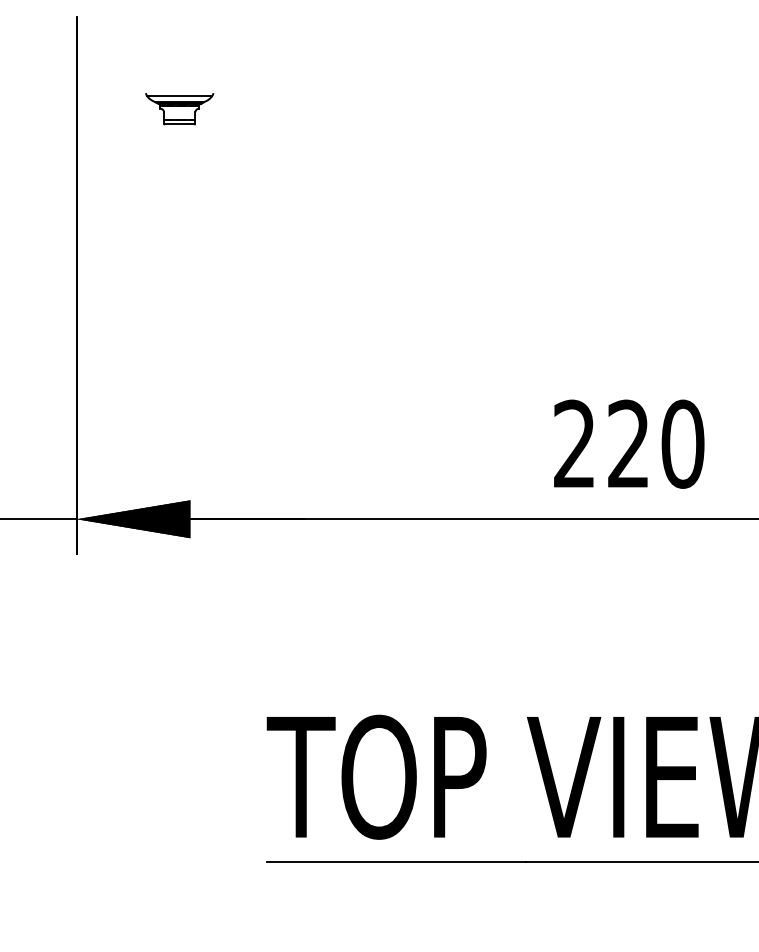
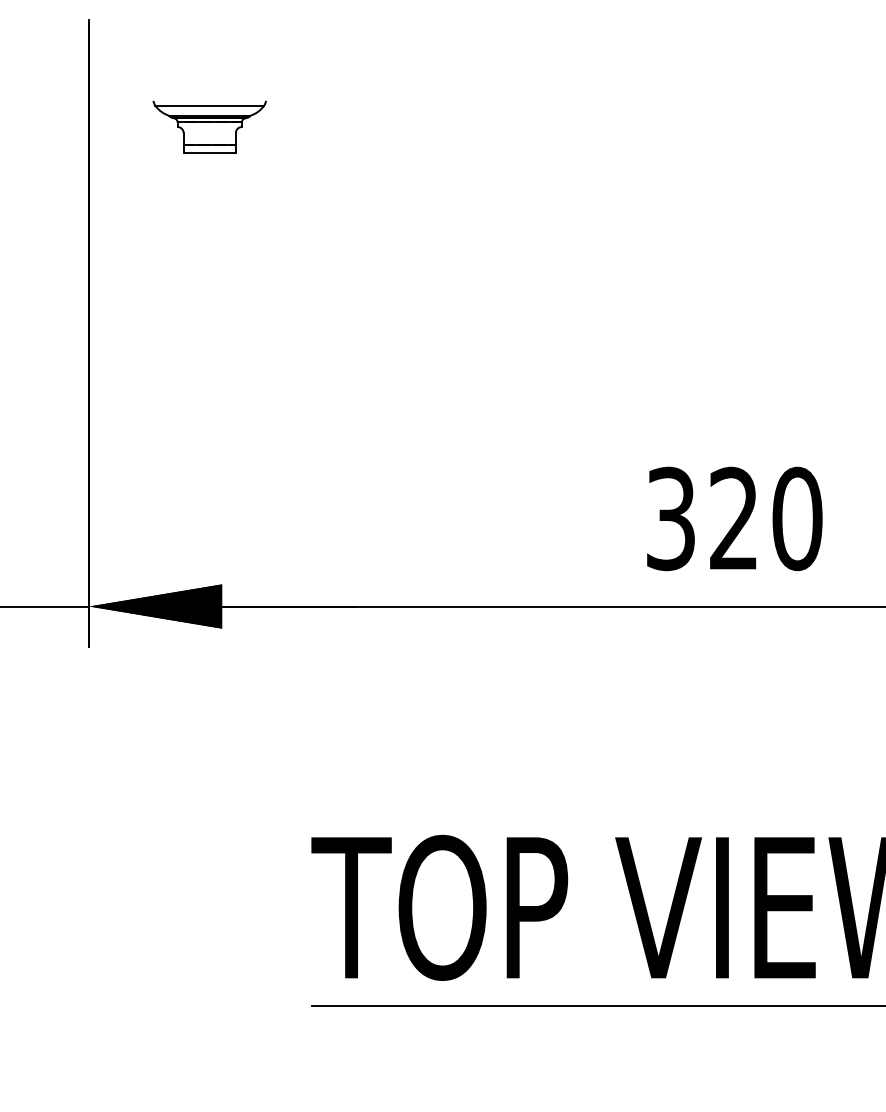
part: (179, 108) -> (209, 126), size x1.43
text: (574, 443) -> (670, 518), 220 -> 320

